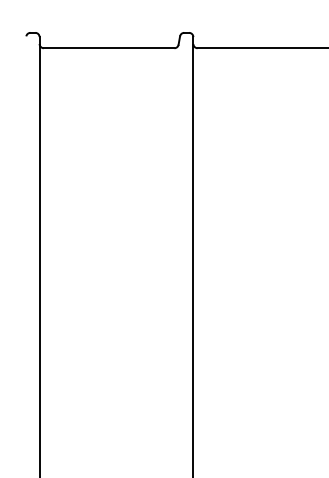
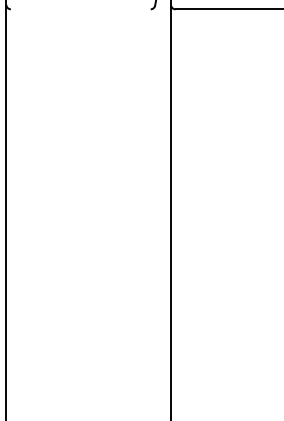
line: (108, 48) -> (80, 9), removed

